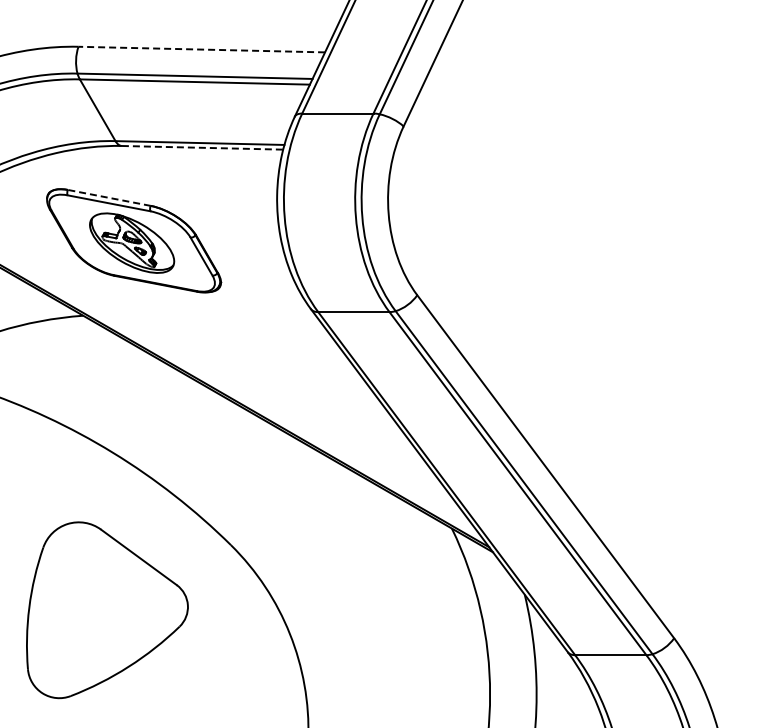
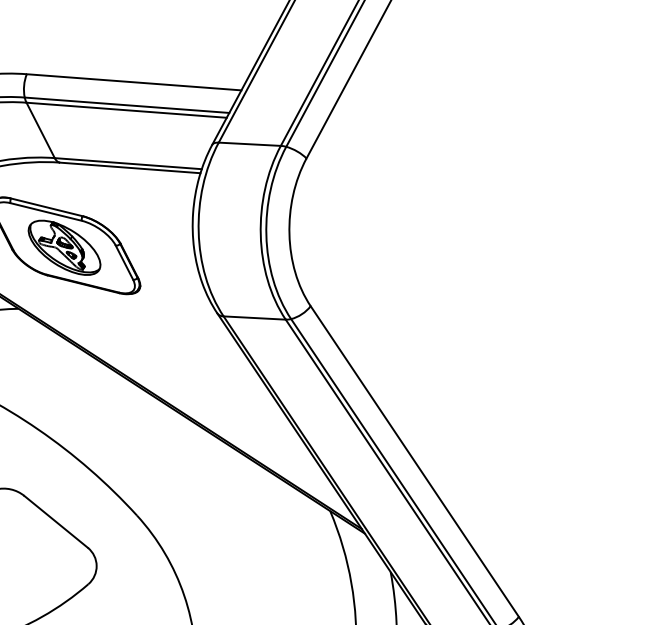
line: (201, 49) -> (133, 82), dashed -> solid
line: (202, 147) -> (130, 167), dashed -> solid
line: (108, 197) -> (46, 206), dashed -> solid

